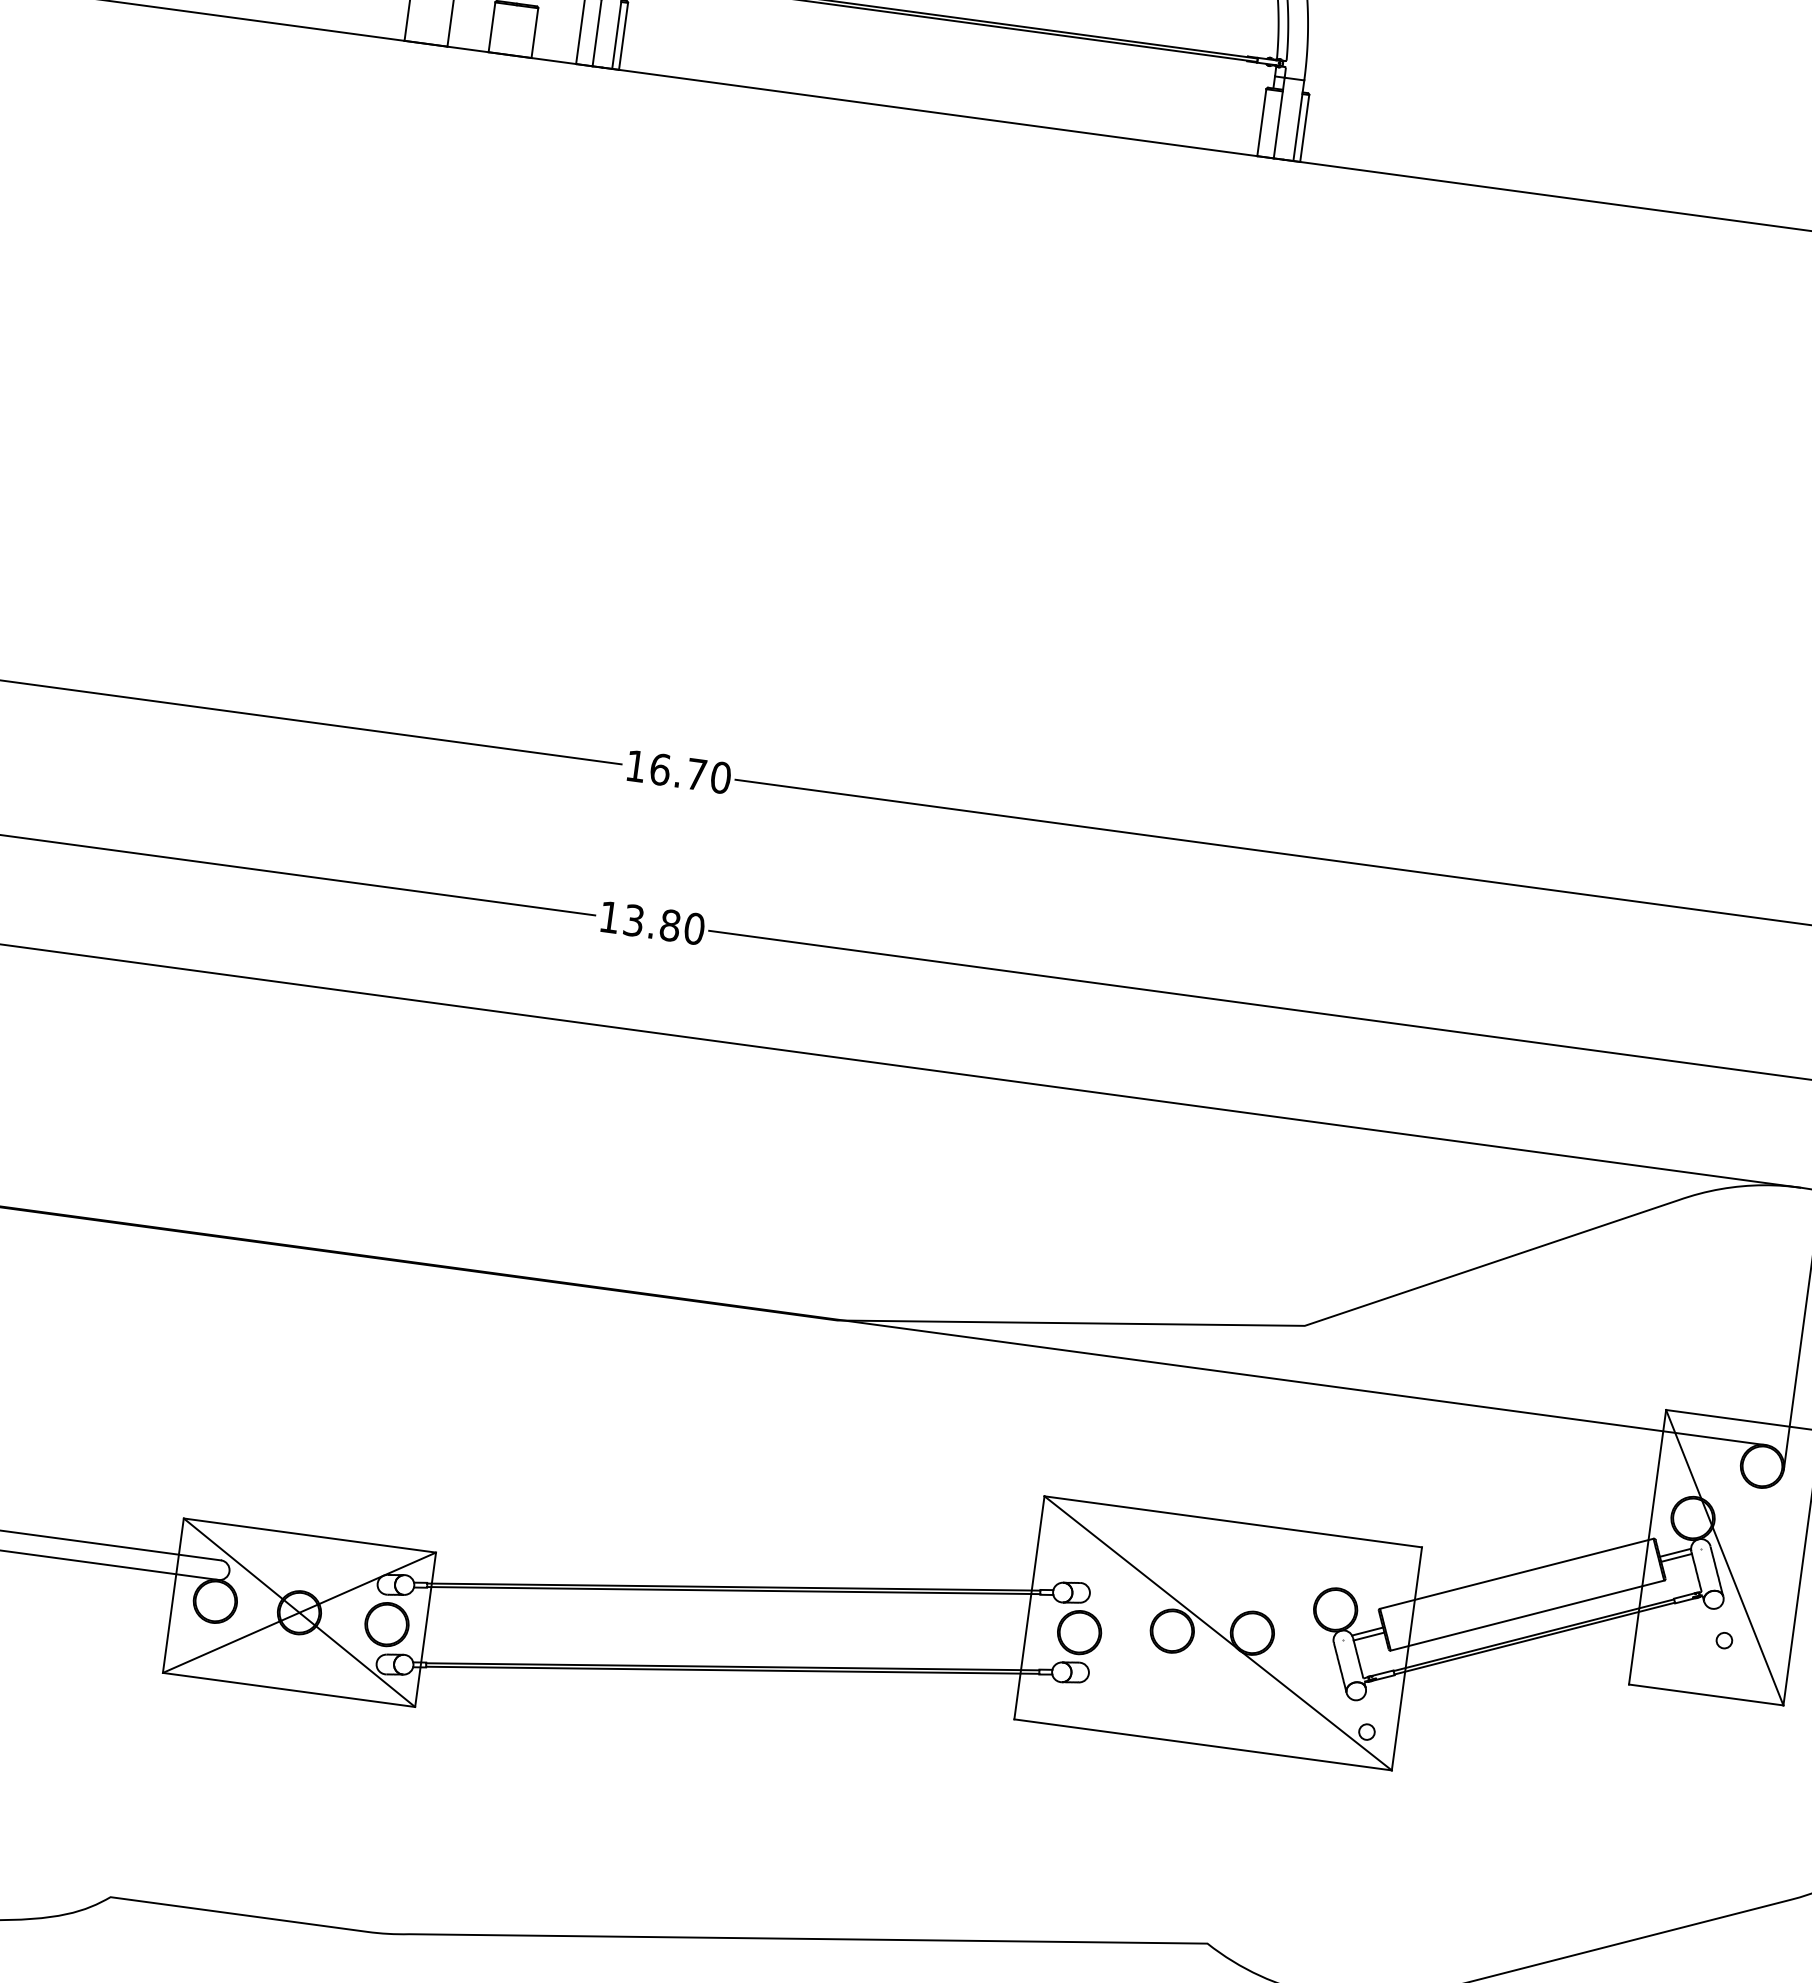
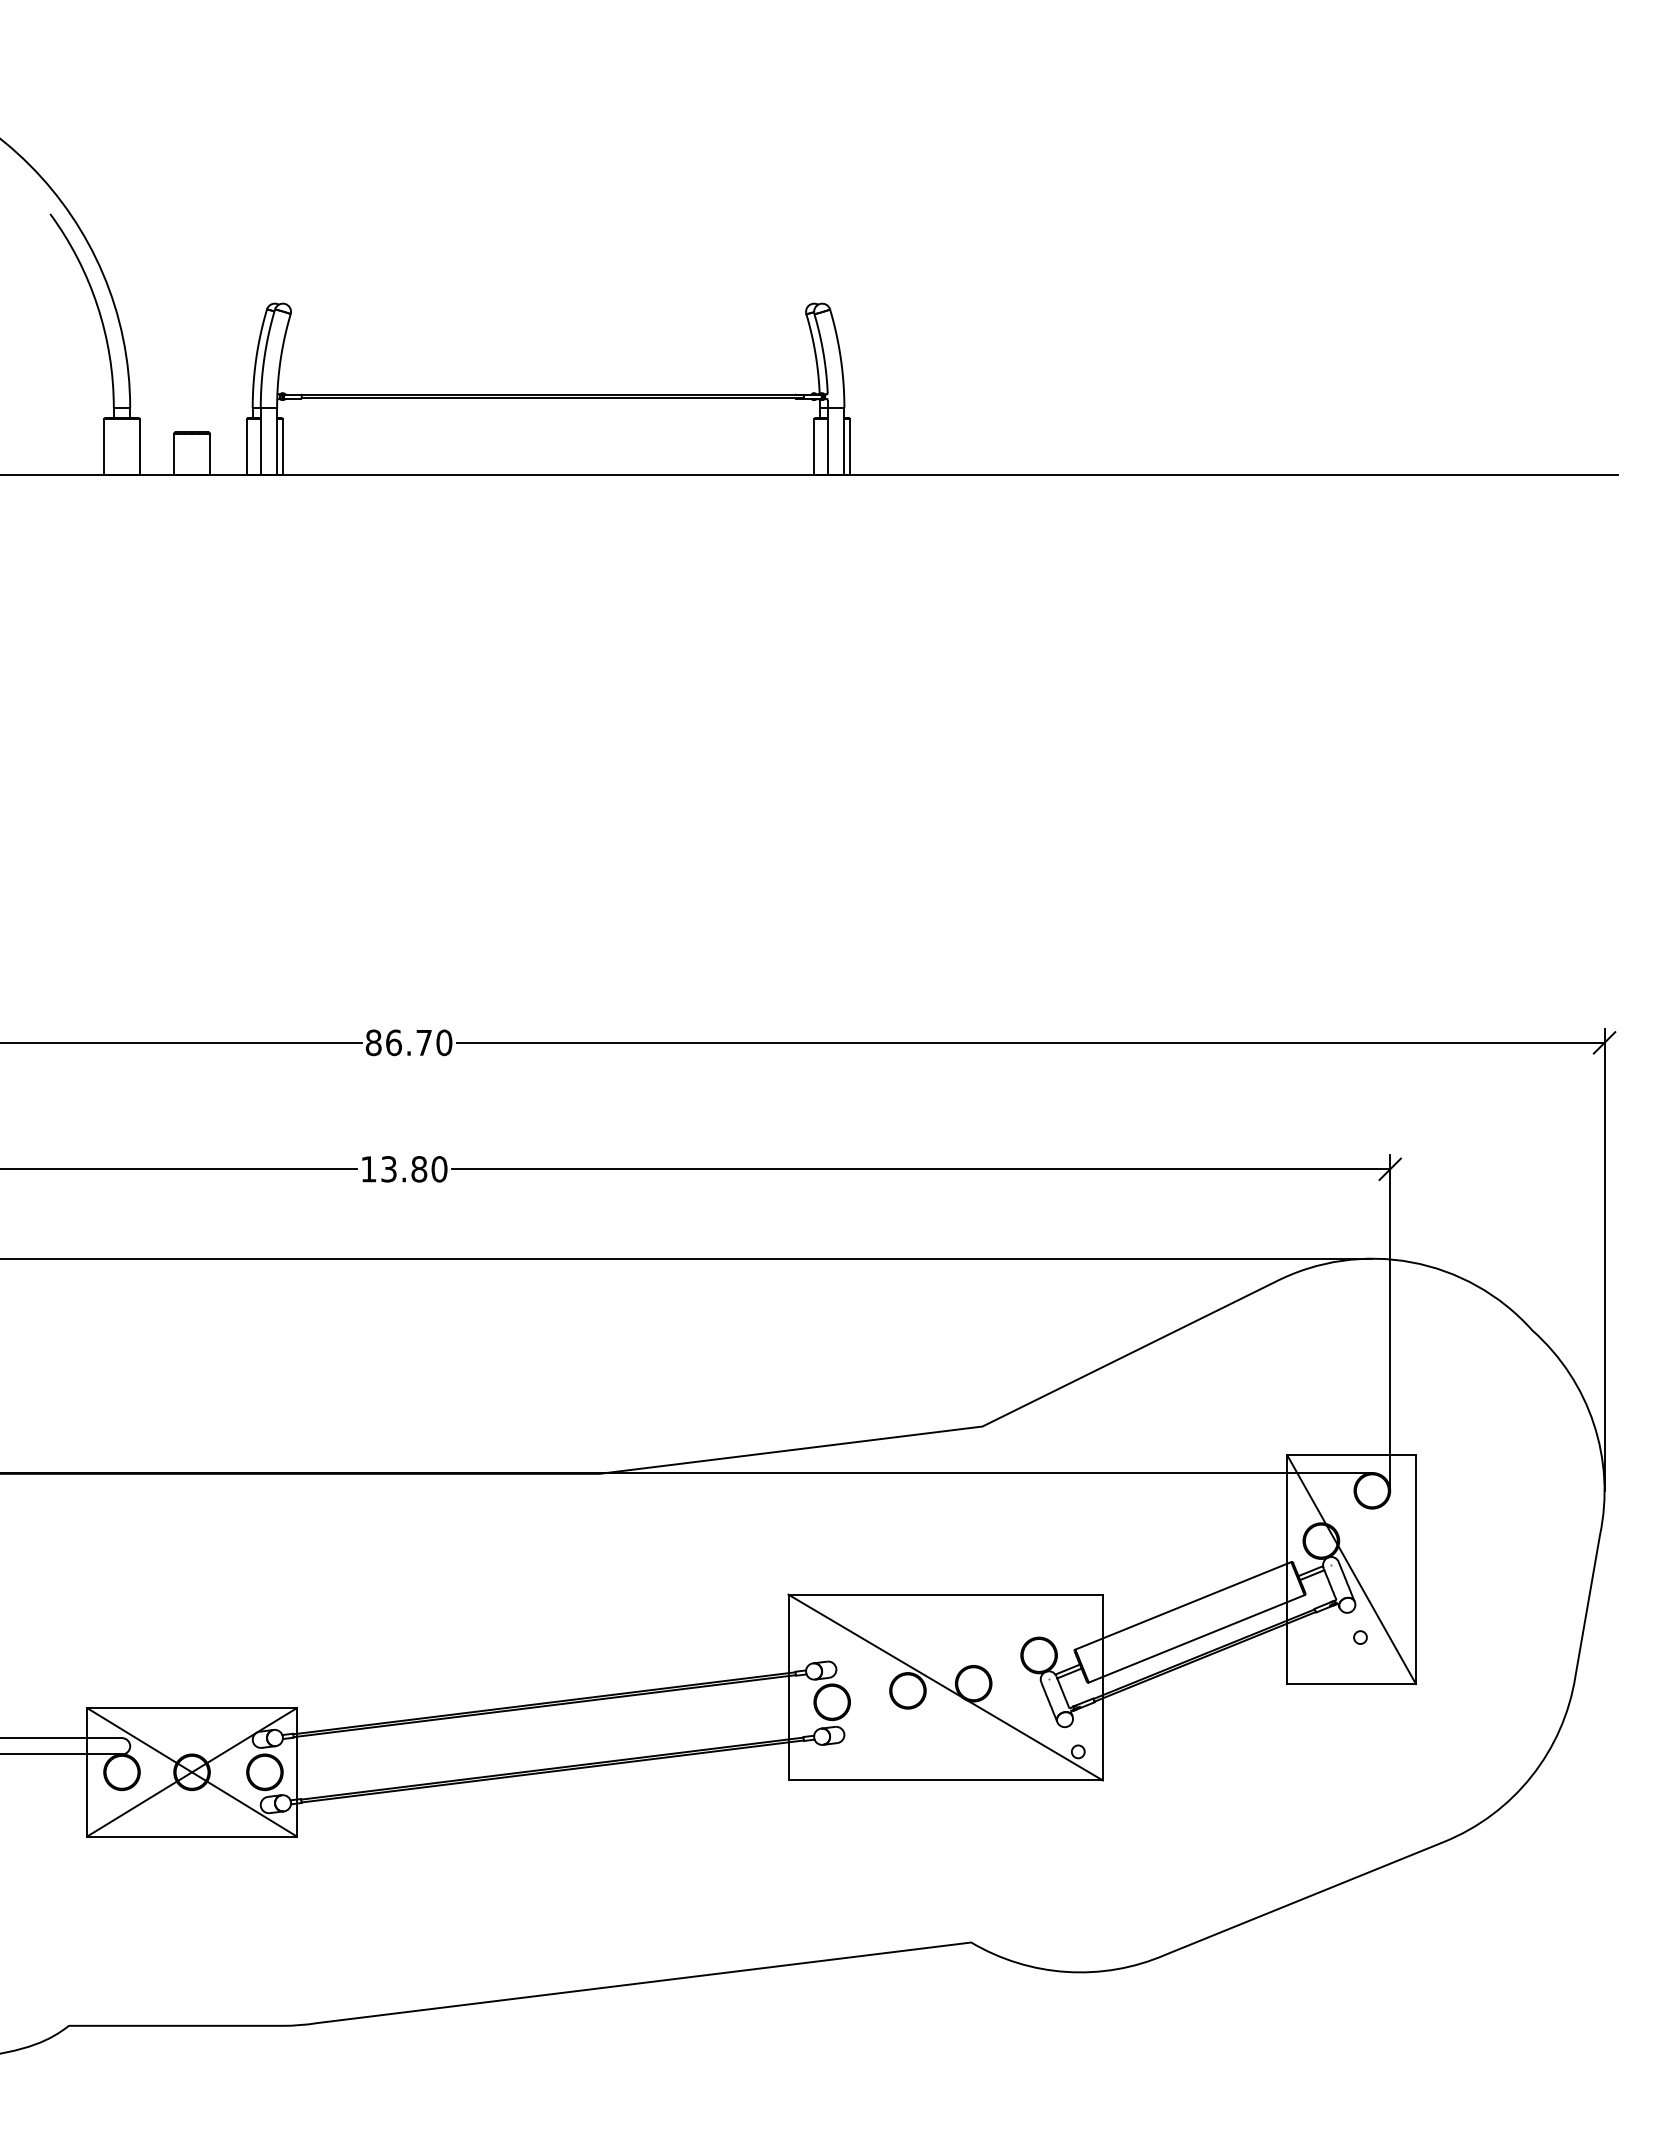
text: (635, 765) -> (373, 1042), 16.70 -> 86.70

